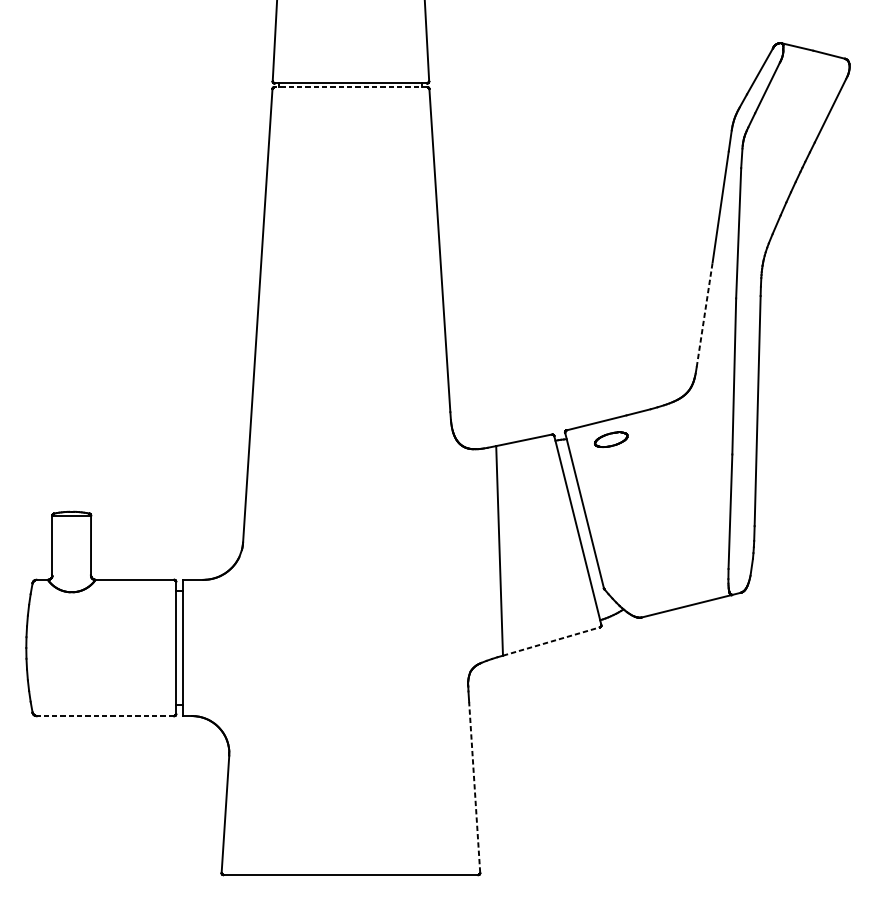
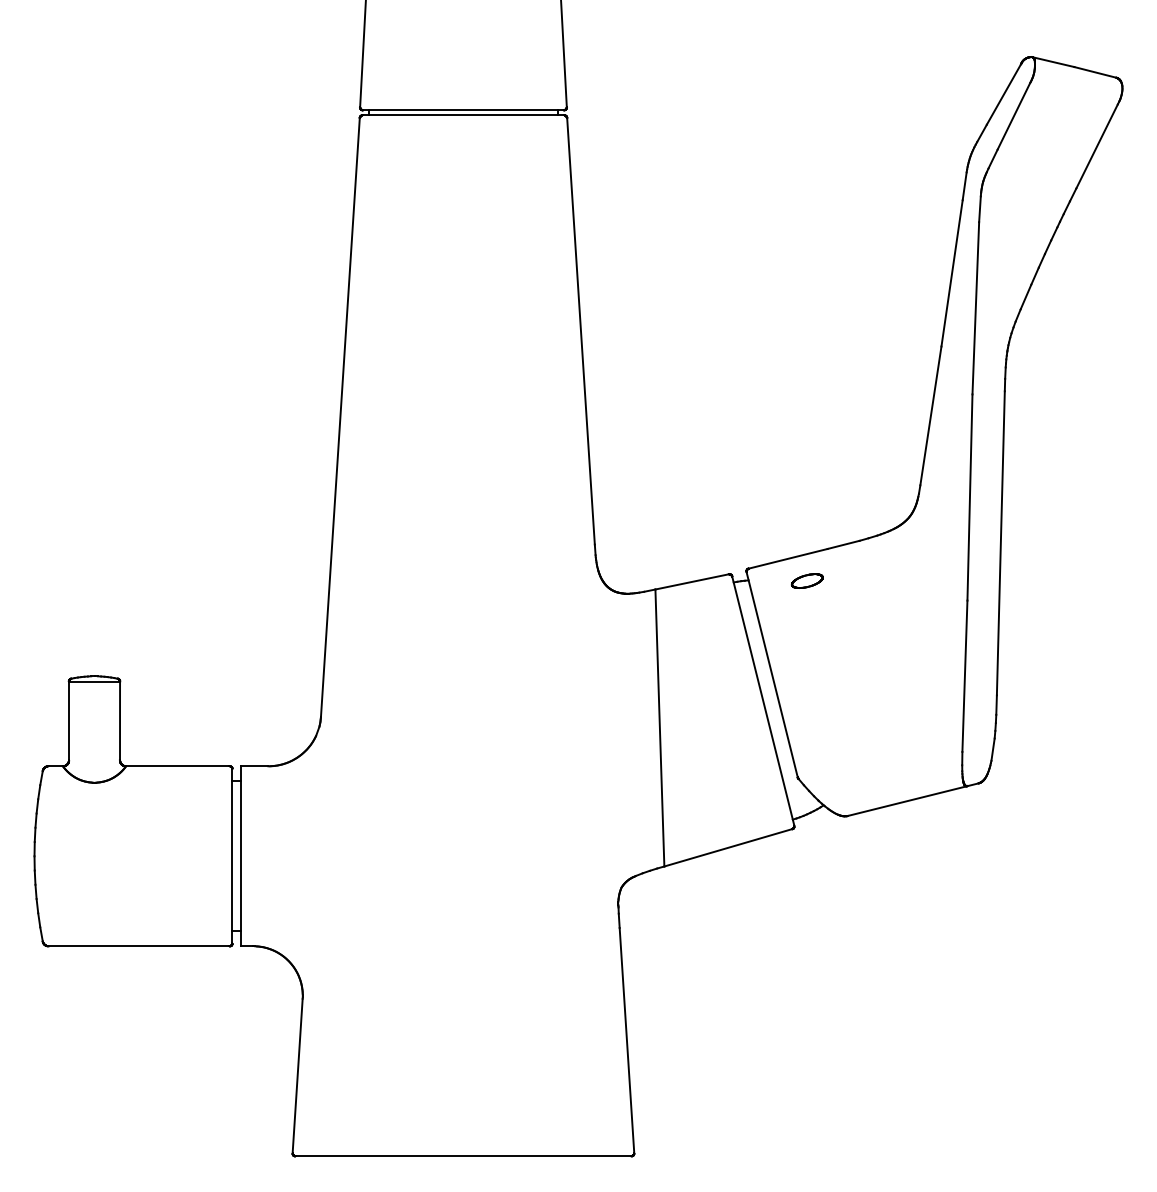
line: (350, 87) -> (463, 115), dashed -> solid
line: (704, 314) -> (930, 415), dashed -> solid
part: (610, 439) -> (806, 580), size x0.71
line: (551, 641) -> (728, 847), dashed -> solid
line: (105, 716) -> (138, 946), dashed -> solid
line: (474, 787) -> (626, 1040), dashed -> solid

